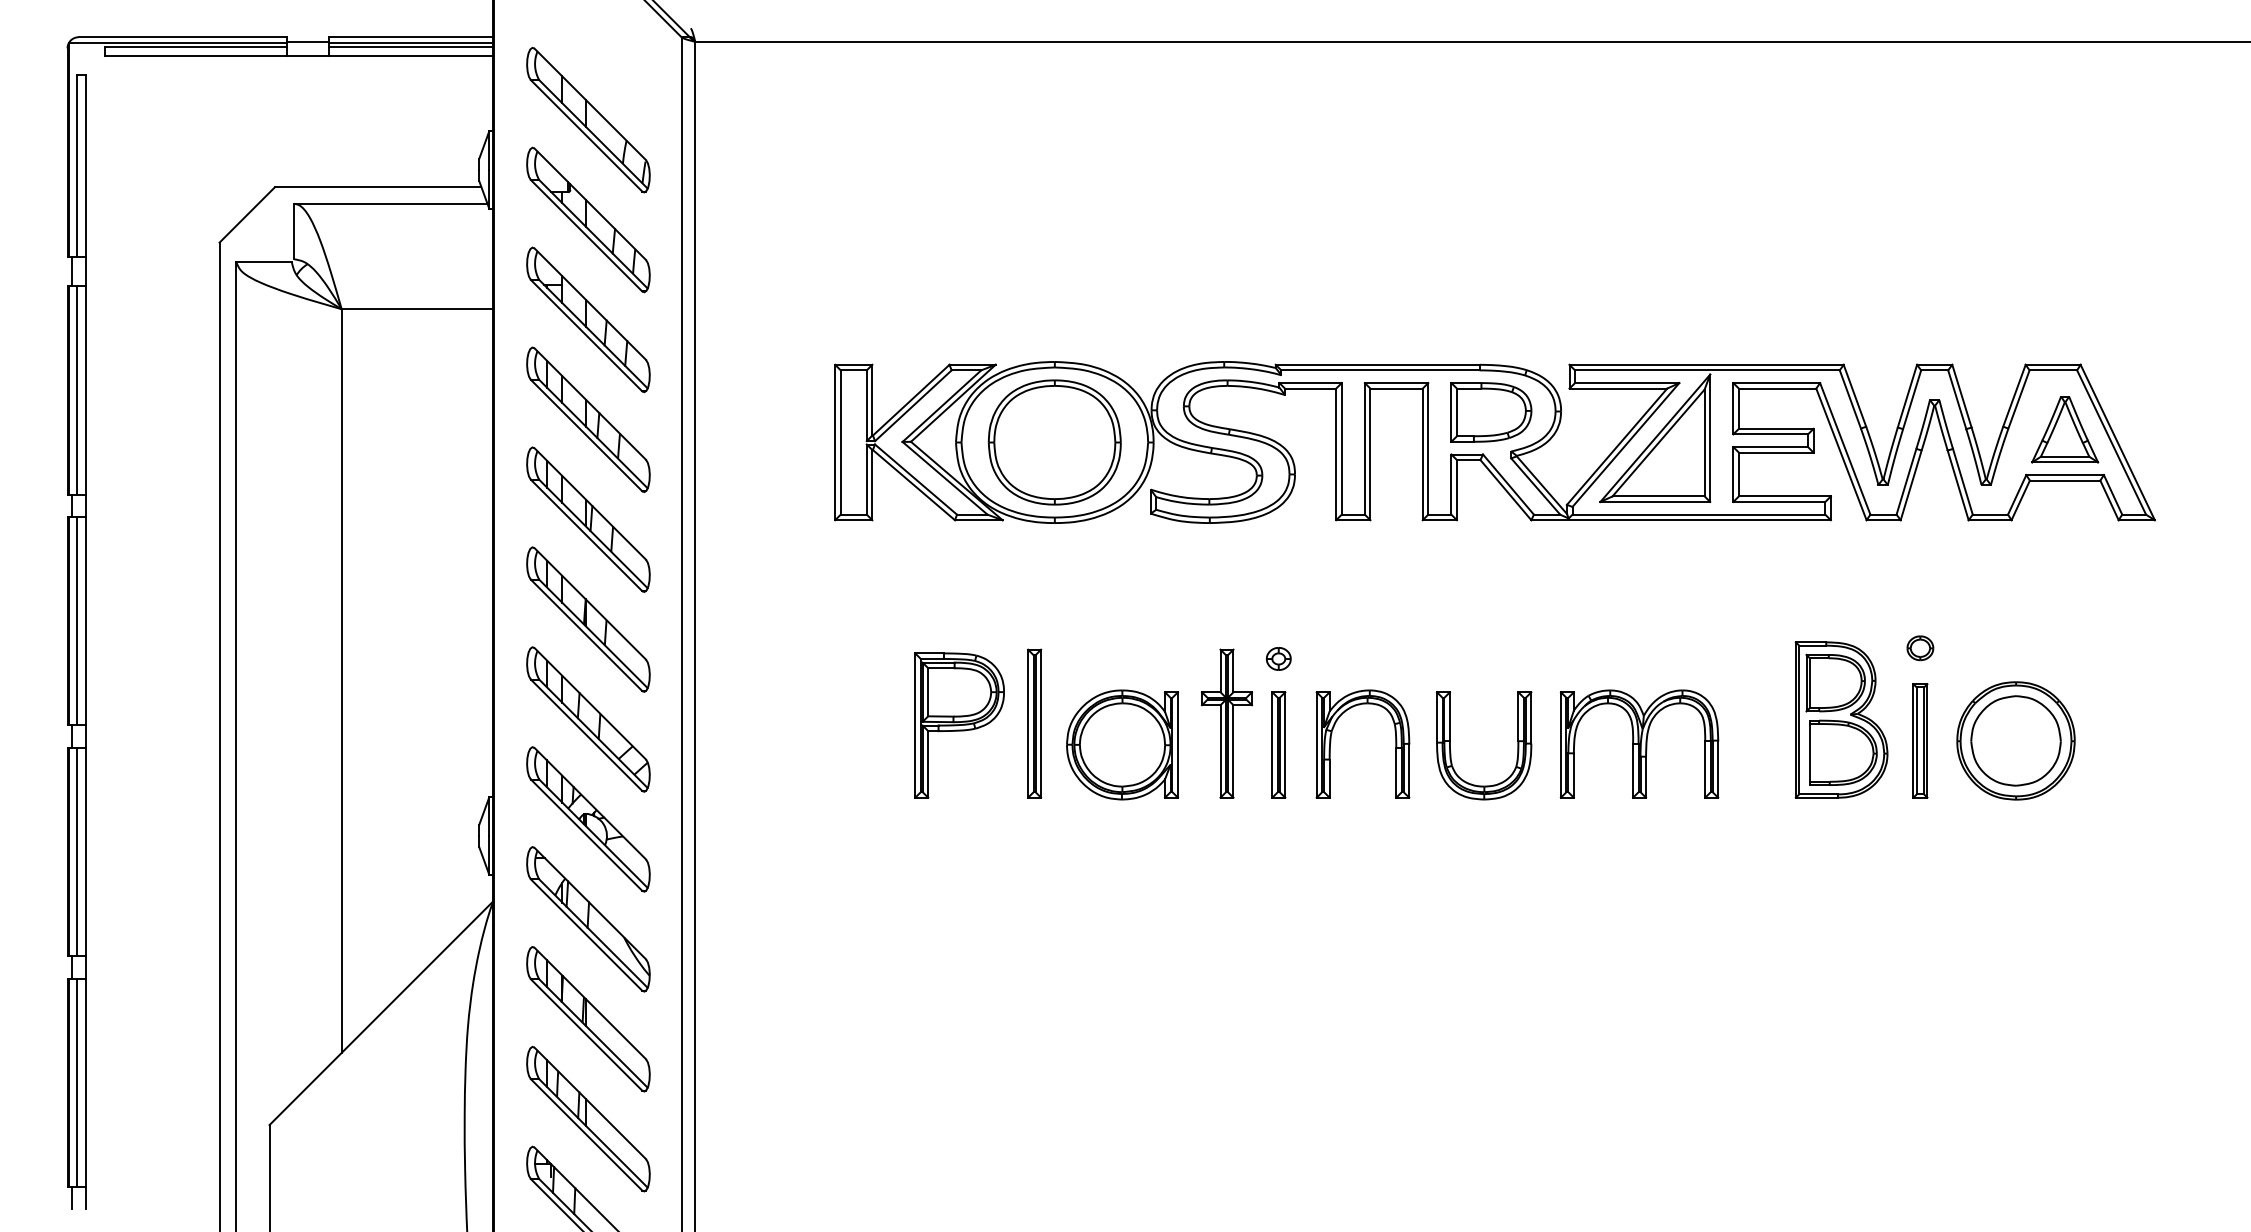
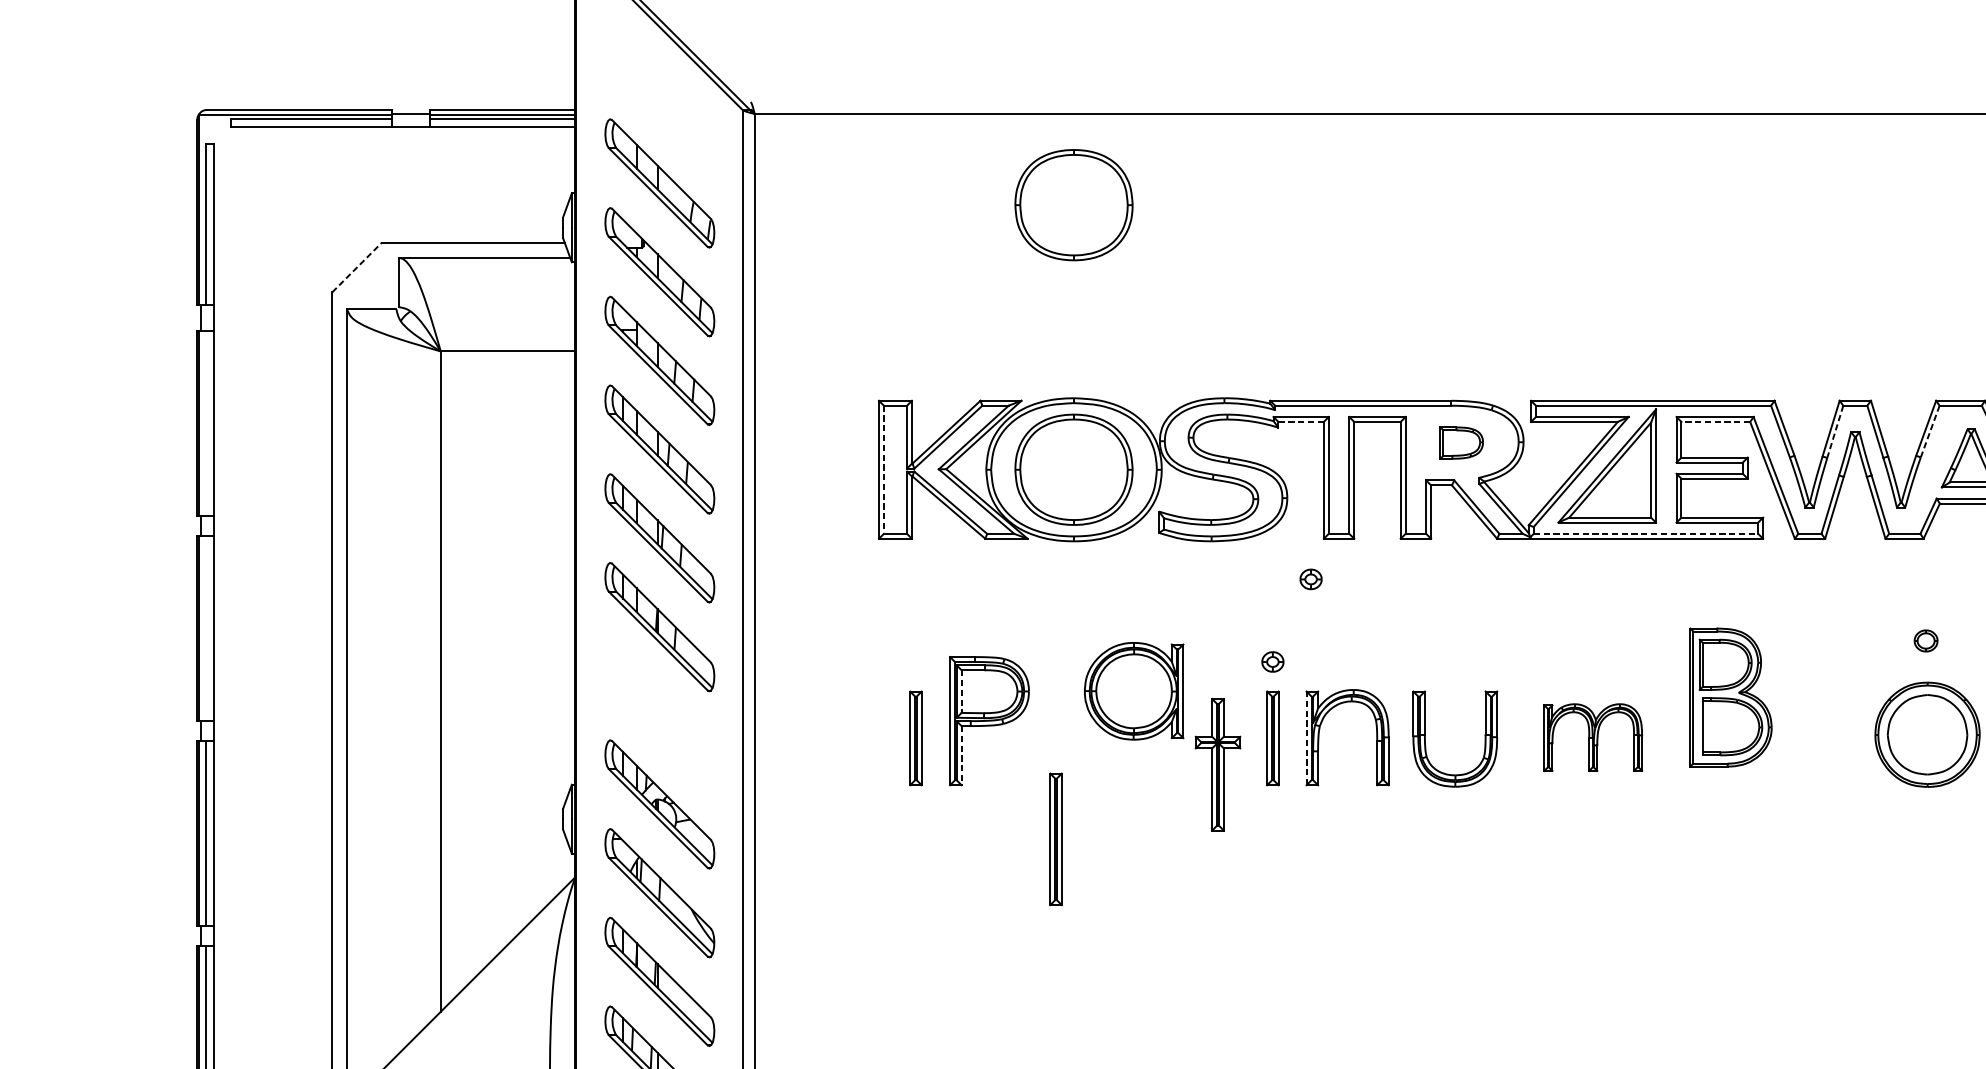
part: (1054, 144) -> (1073, 205), added
line: (247, 214) -> (357, 267), solid -> dashed
line: (1310, 388) -> (1301, 421), solid -> dashed
line: (1777, 388) -> (1715, 421), solid -> dashed
line: (77, 389) -> (206, 422), removed
line: (1912, 399) -> (1835, 431), solid -> dashed
line: (2019, 399) -> (1930, 431), solid -> dashed
part: (1491, 412) -> (1461, 443), size x0.6
line: (840, 443) -> (883, 470), solid -> dashed
line: (1699, 514) -> (1646, 533), solid -> dashed
part: (1321, 565) -> (1310, 579), added
line: (77, 620) -> (206, 627), removed
part: (1920, 648) -> (1926, 641), moved
line: (928, 692) -> (961, 691), solid -> dashed
part: (588, 719) -> (659, 715), removed
part: (1841, 719) -> (1730, 697), moved
part: (1034, 723) -> (1055, 839), moved
part: (1227, 723) -> (1218, 764), moved
part: (1920, 740) -> (1842, 734), removed
part: (1639, 743) -> (1593, 737), size x0.7
part: (876, 744) -> (915, 737), added
part: (1122, 744) -> (1134, 690), moved
line: (1316, 745) -> (1306, 738), solid -> dashed
line: (928, 764) -> (961, 755), solid -> dashed

